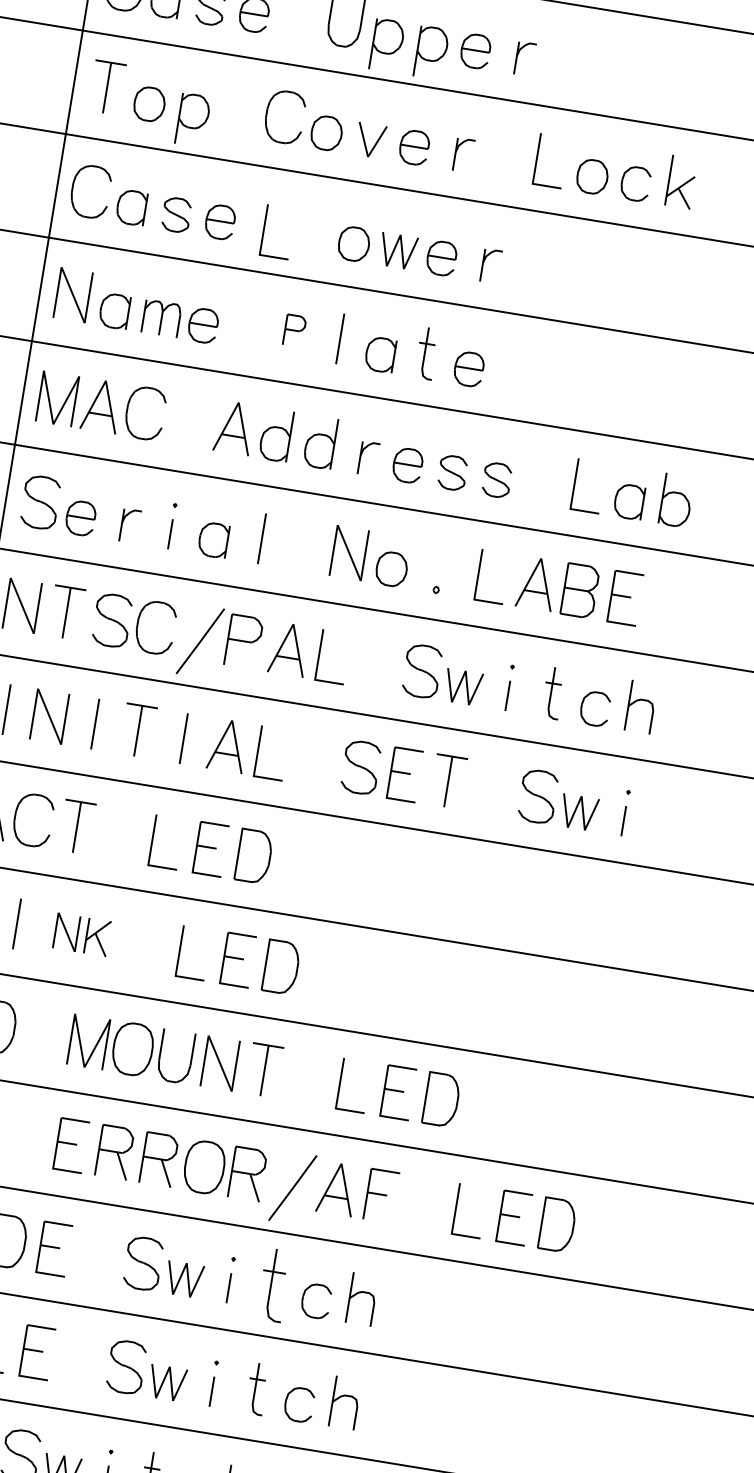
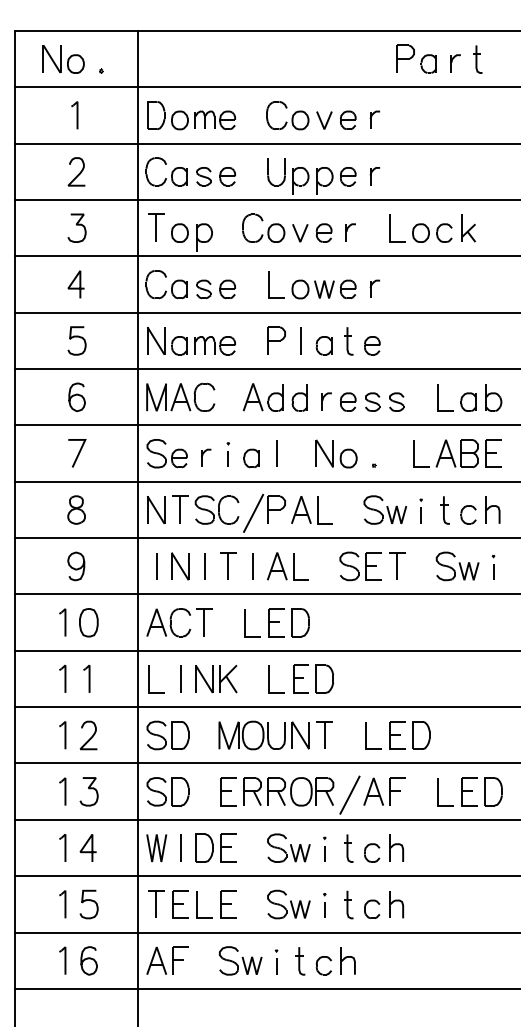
line: (264, 229) -> (269, 284), moved
part: (294, 330) -> (276, 340), size x1.67
part: (558, 586) -> (457, 453), moved
part: (82, 935) -> (216, 679), size x1.43
part: (274, 1285) -> (348, 848), size x0.71

